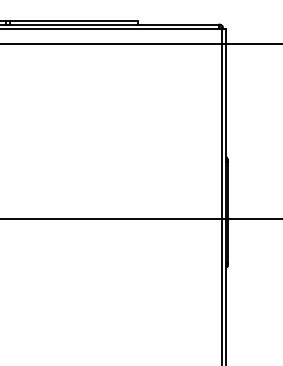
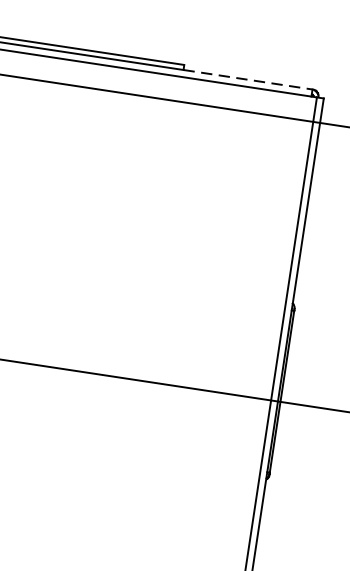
line: (178, 24) -> (248, 79), solid -> dashed

